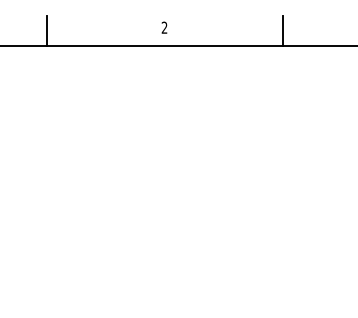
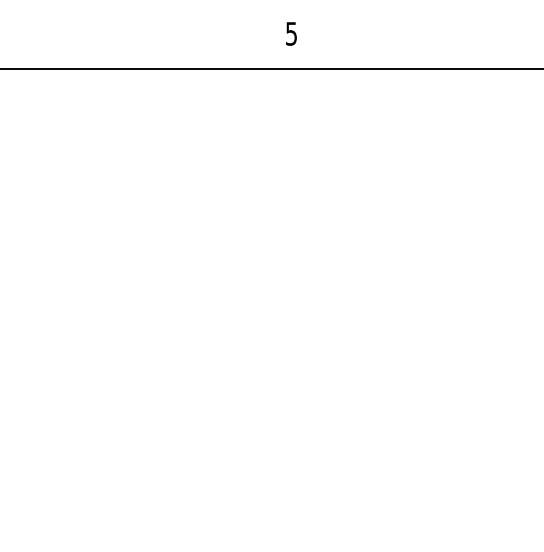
text: (164, 27) -> (291, 33), 2 -> 5
line: (46, 30) -> (61, 39), removed
line: (282, 30) -> (520, 39), removed

